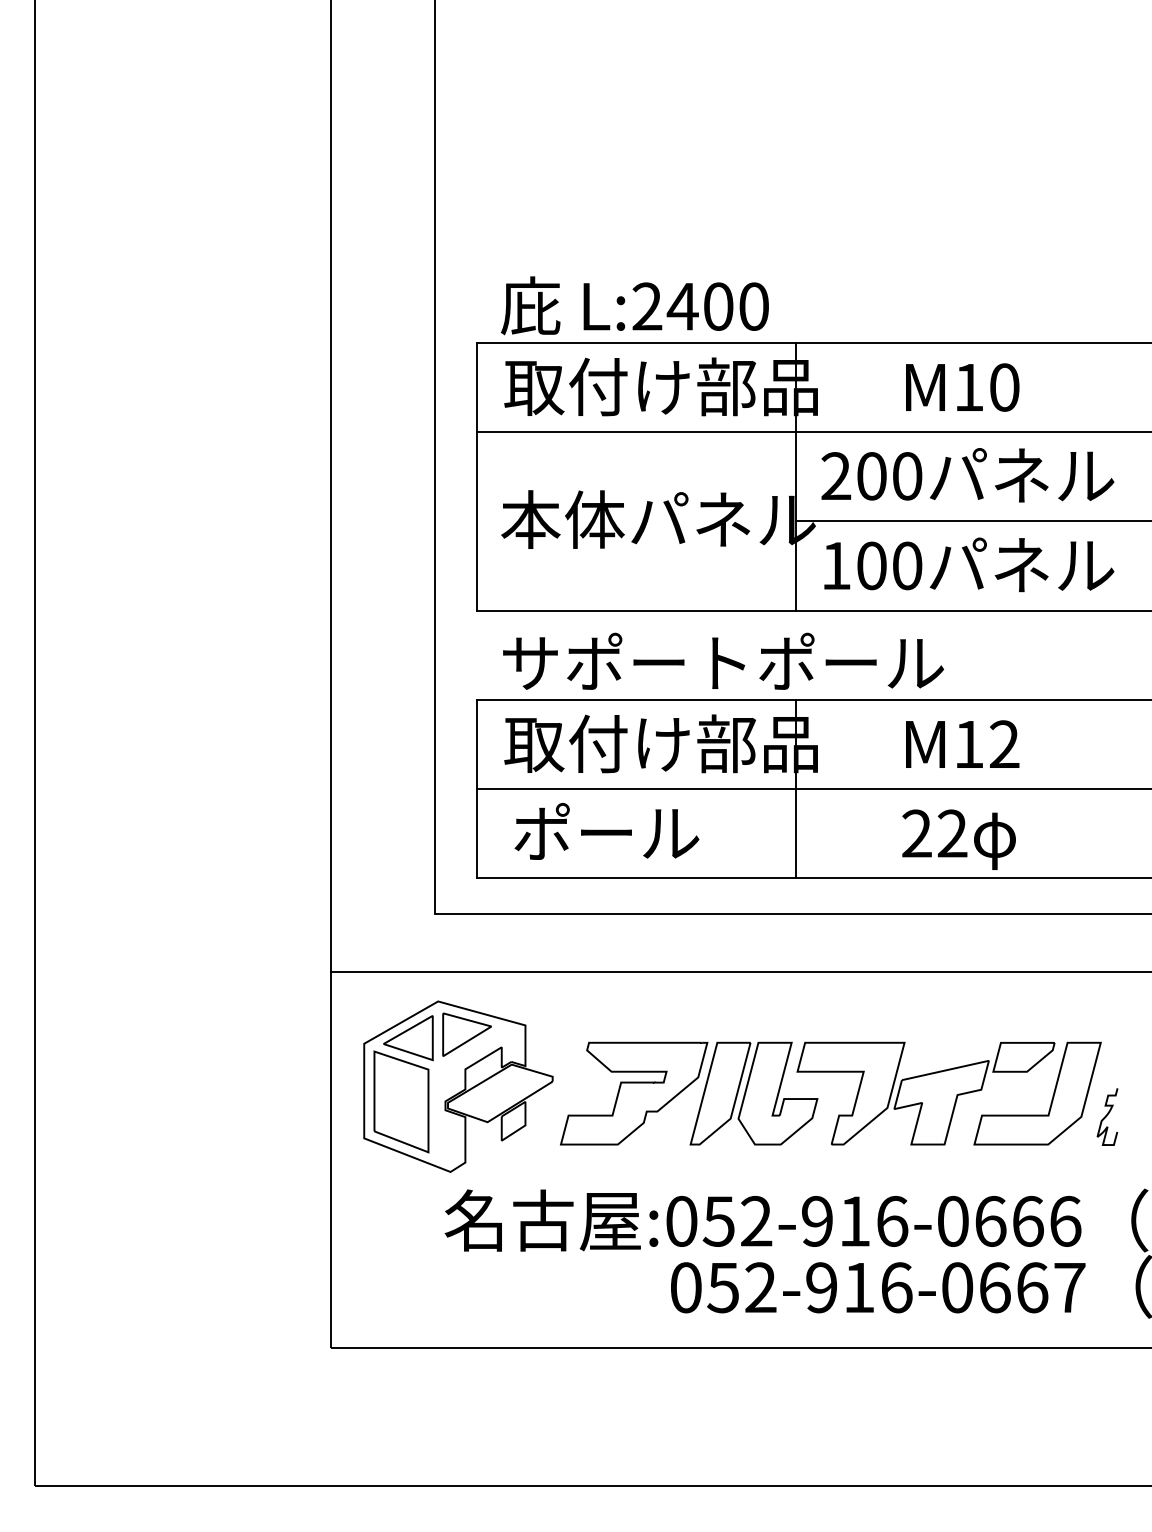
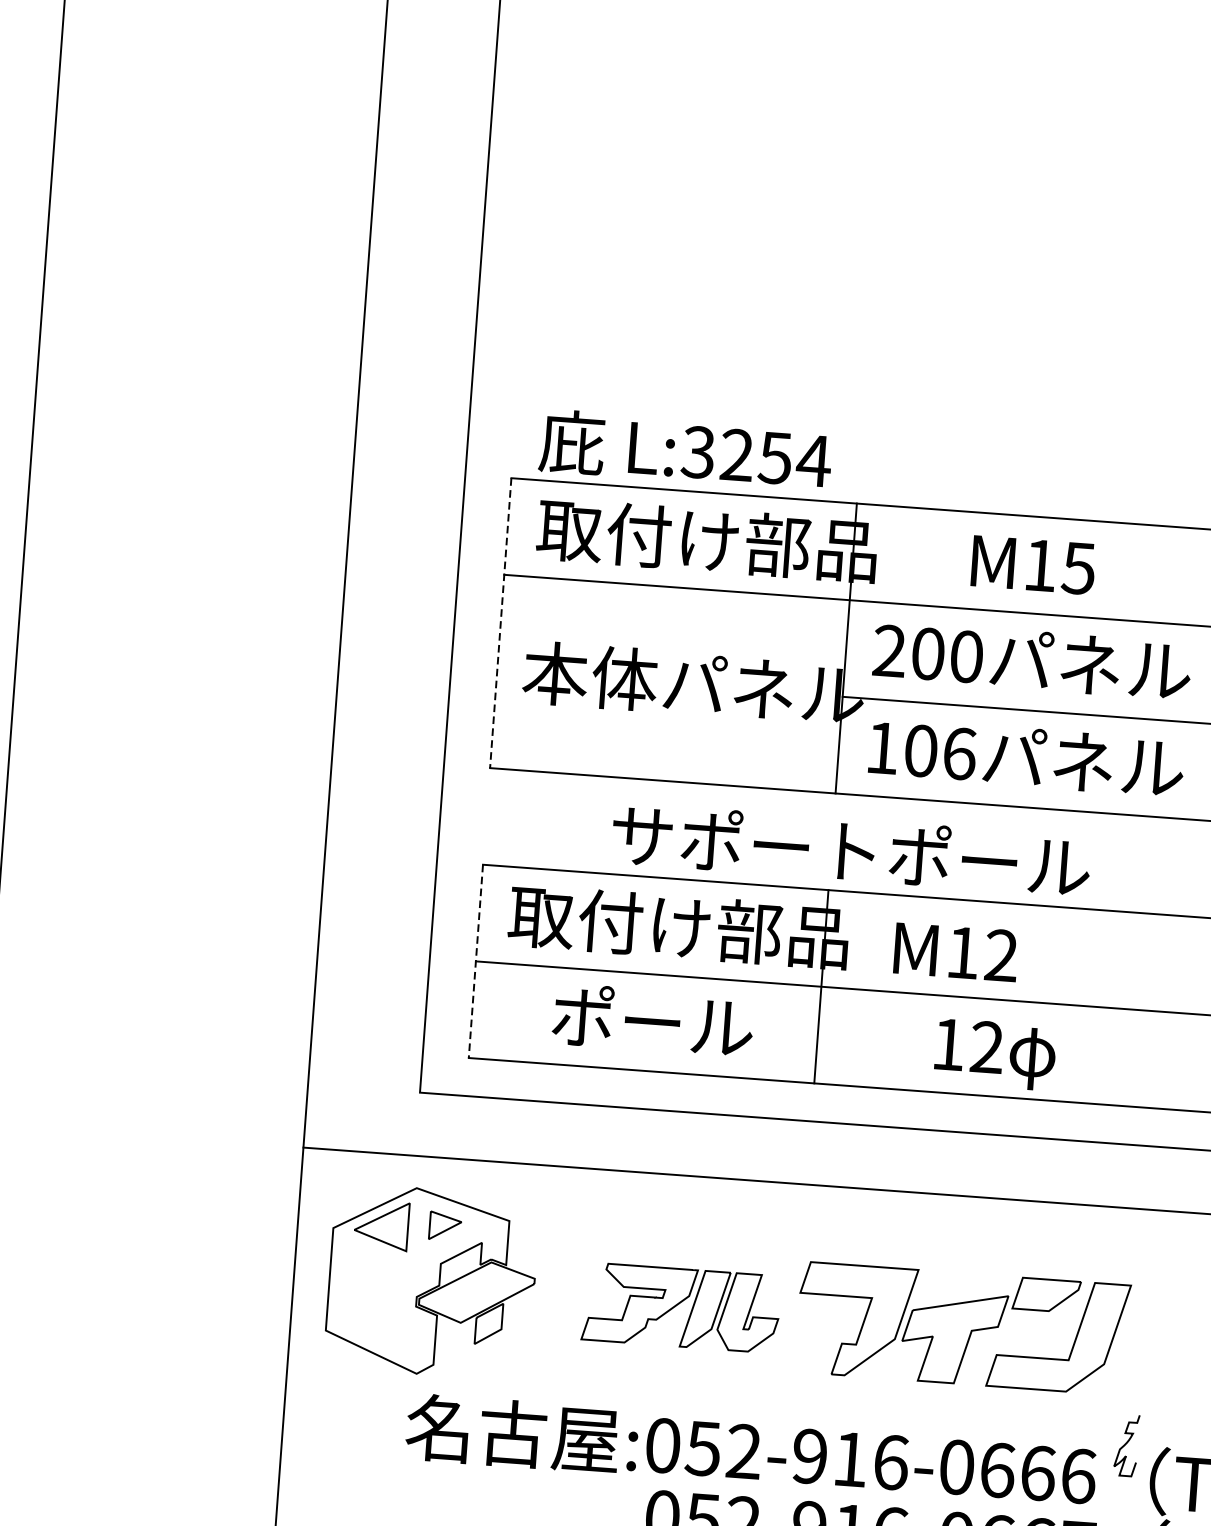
text: (701, 306) -> (757, 456), L:2400 -> L:3254
text: (1004, 387) -> (1078, 568), M10 -> M15
line: (477, 476) -> (501, 622), solid -> dashed
text: (907, 565) -> (959, 753), 100 -> 106
text: (723, 660) -> (851, 848), moved
text: (962, 743) -> (956, 951), moved
line: (477, 789) -> (476, 961), solid -> dashed
text: (606, 831) -> (652, 1020), moved
text: (916, 833) -> (948, 1044), 22 -> 12
part: (466, 1034) -> (444, 1226), size x0.6
part: (689, 1093) -> (681, 1307), size x0.7
part: (401, 1101) -> (369, 1293), removed
curve: (1107, 1116) -> (1126, 1445), moved

